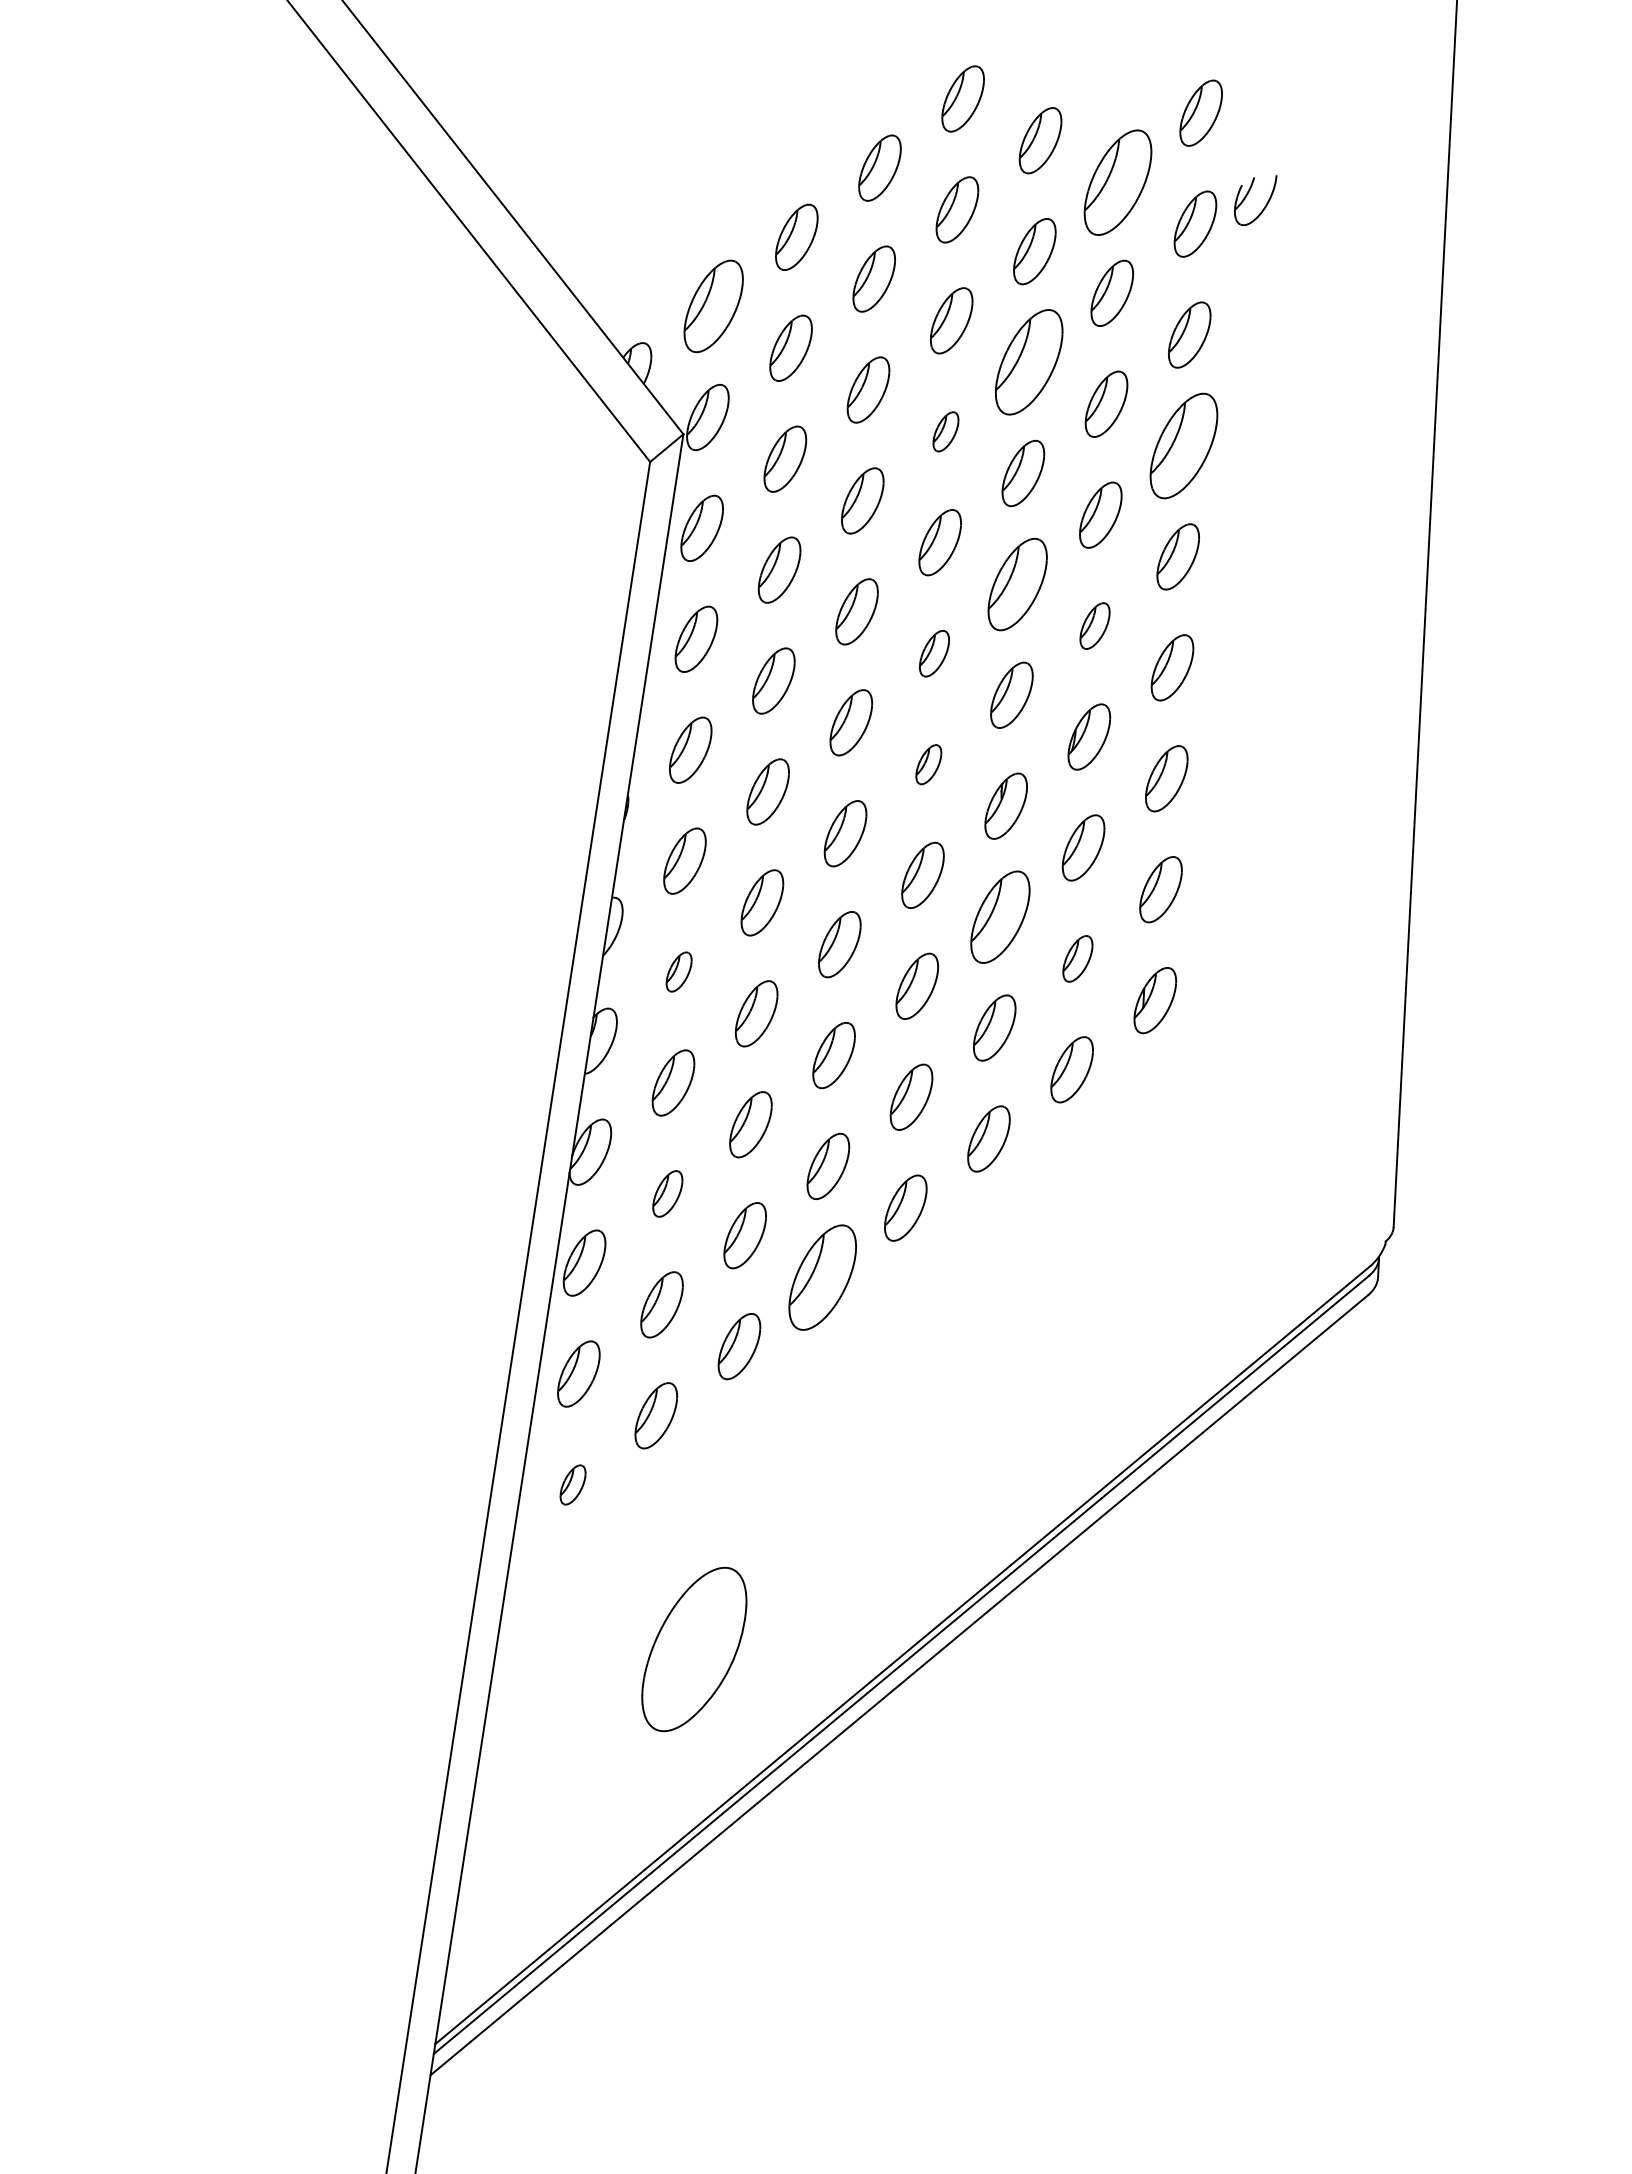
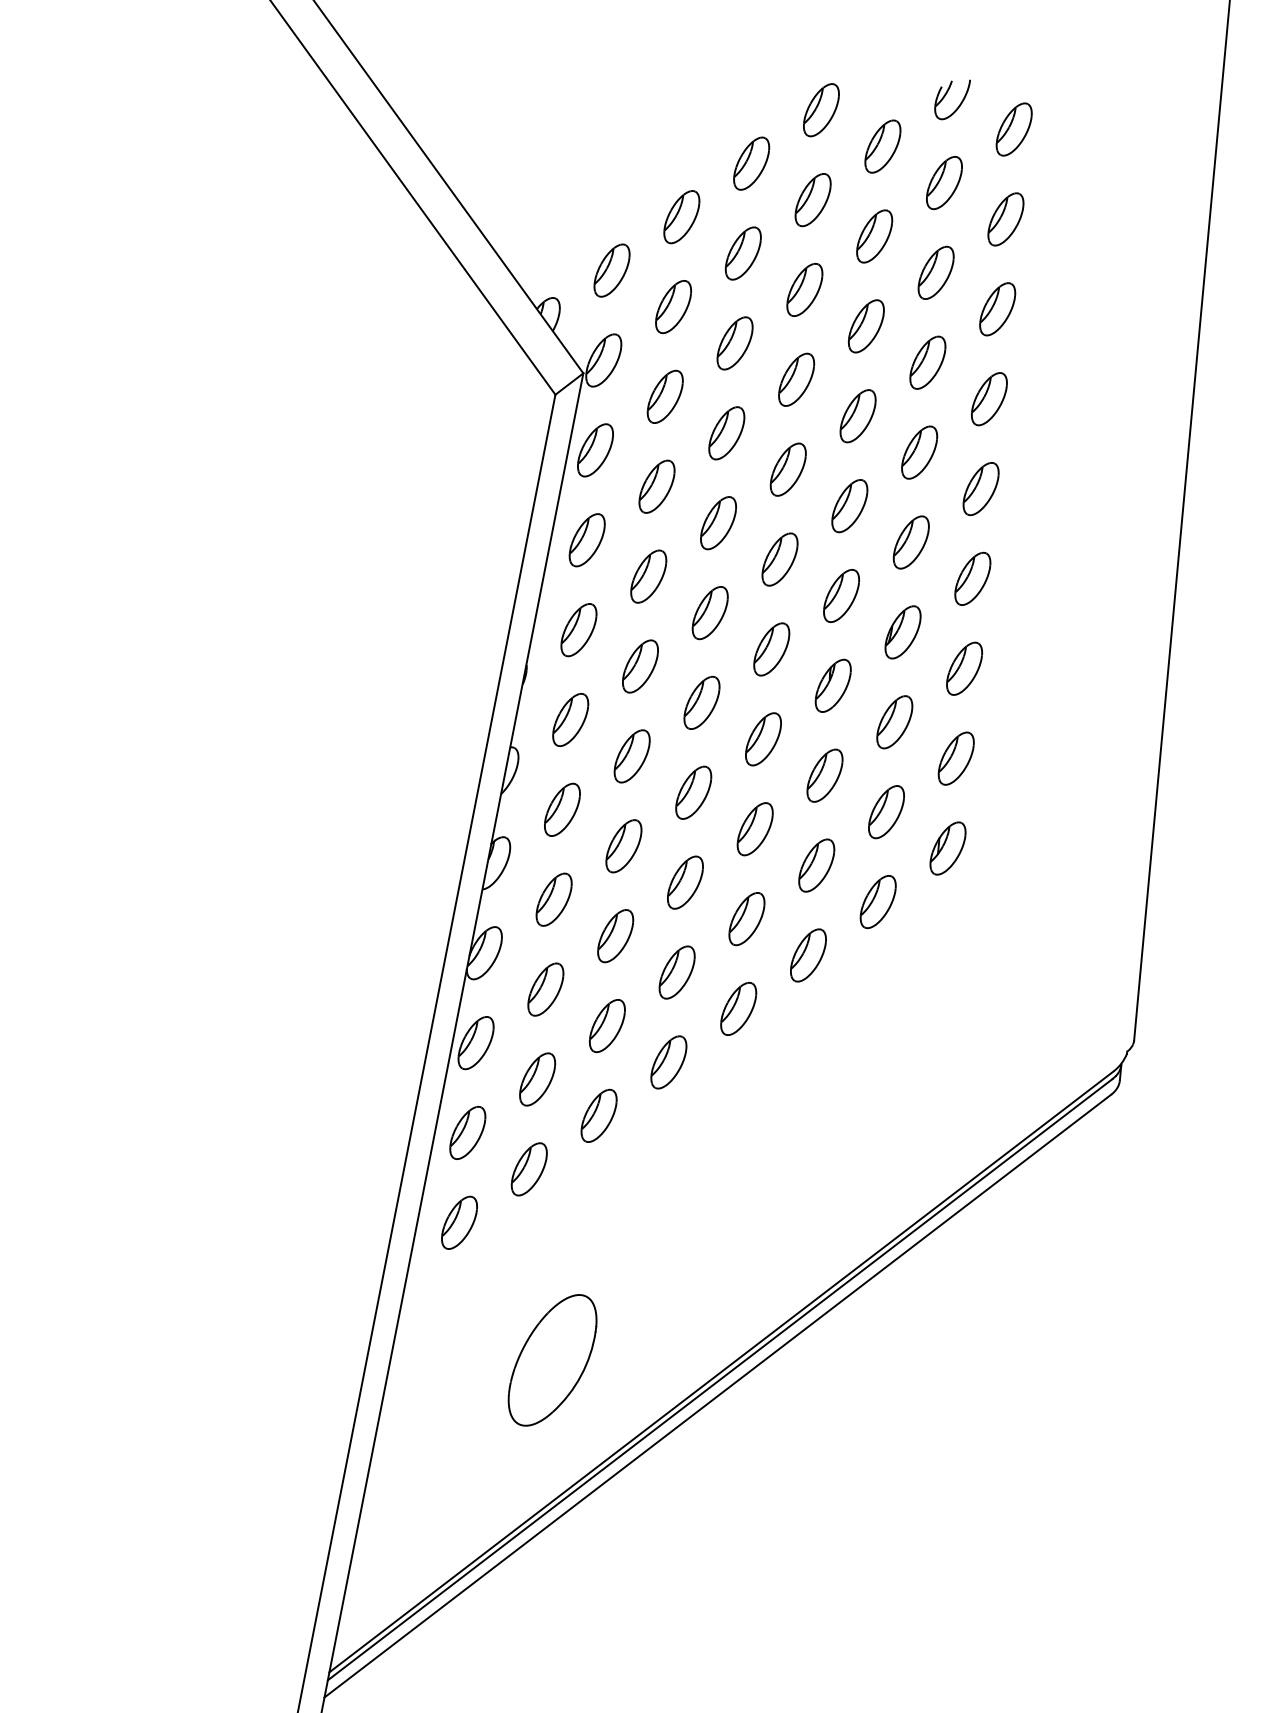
part: (1117, 181) -> (944, 182), size x0.62
part: (1248, 194) -> (946, 94), moved
part: (713, 306) -> (611, 270), size x0.71
part: (1028, 362) -> (865, 326), size x0.62
part: (945, 431) -> (796, 379), size x1.67
part: (1183, 445) -> (989, 398), size x0.62
part: (1017, 583) -> (849, 505), size x0.71
part: (1094, 625) -> (910, 541), size x1.43
part: (934, 653) -> (780, 559), size x1.43
part: (928, 764) -> (771, 649), size x1.67
part: (1000, 916) -> (825, 775), size x0.71
part: (1077, 958) -> (886, 811), size x1.43
part: (678, 971) -> (561, 809), size x1.67
part: (667, 1193) -> (545, 989), size x1.43
part: (822, 1276) -> (668, 1061), size x0.62
part: (572, 1484) -> (459, 1222), size x1.67

